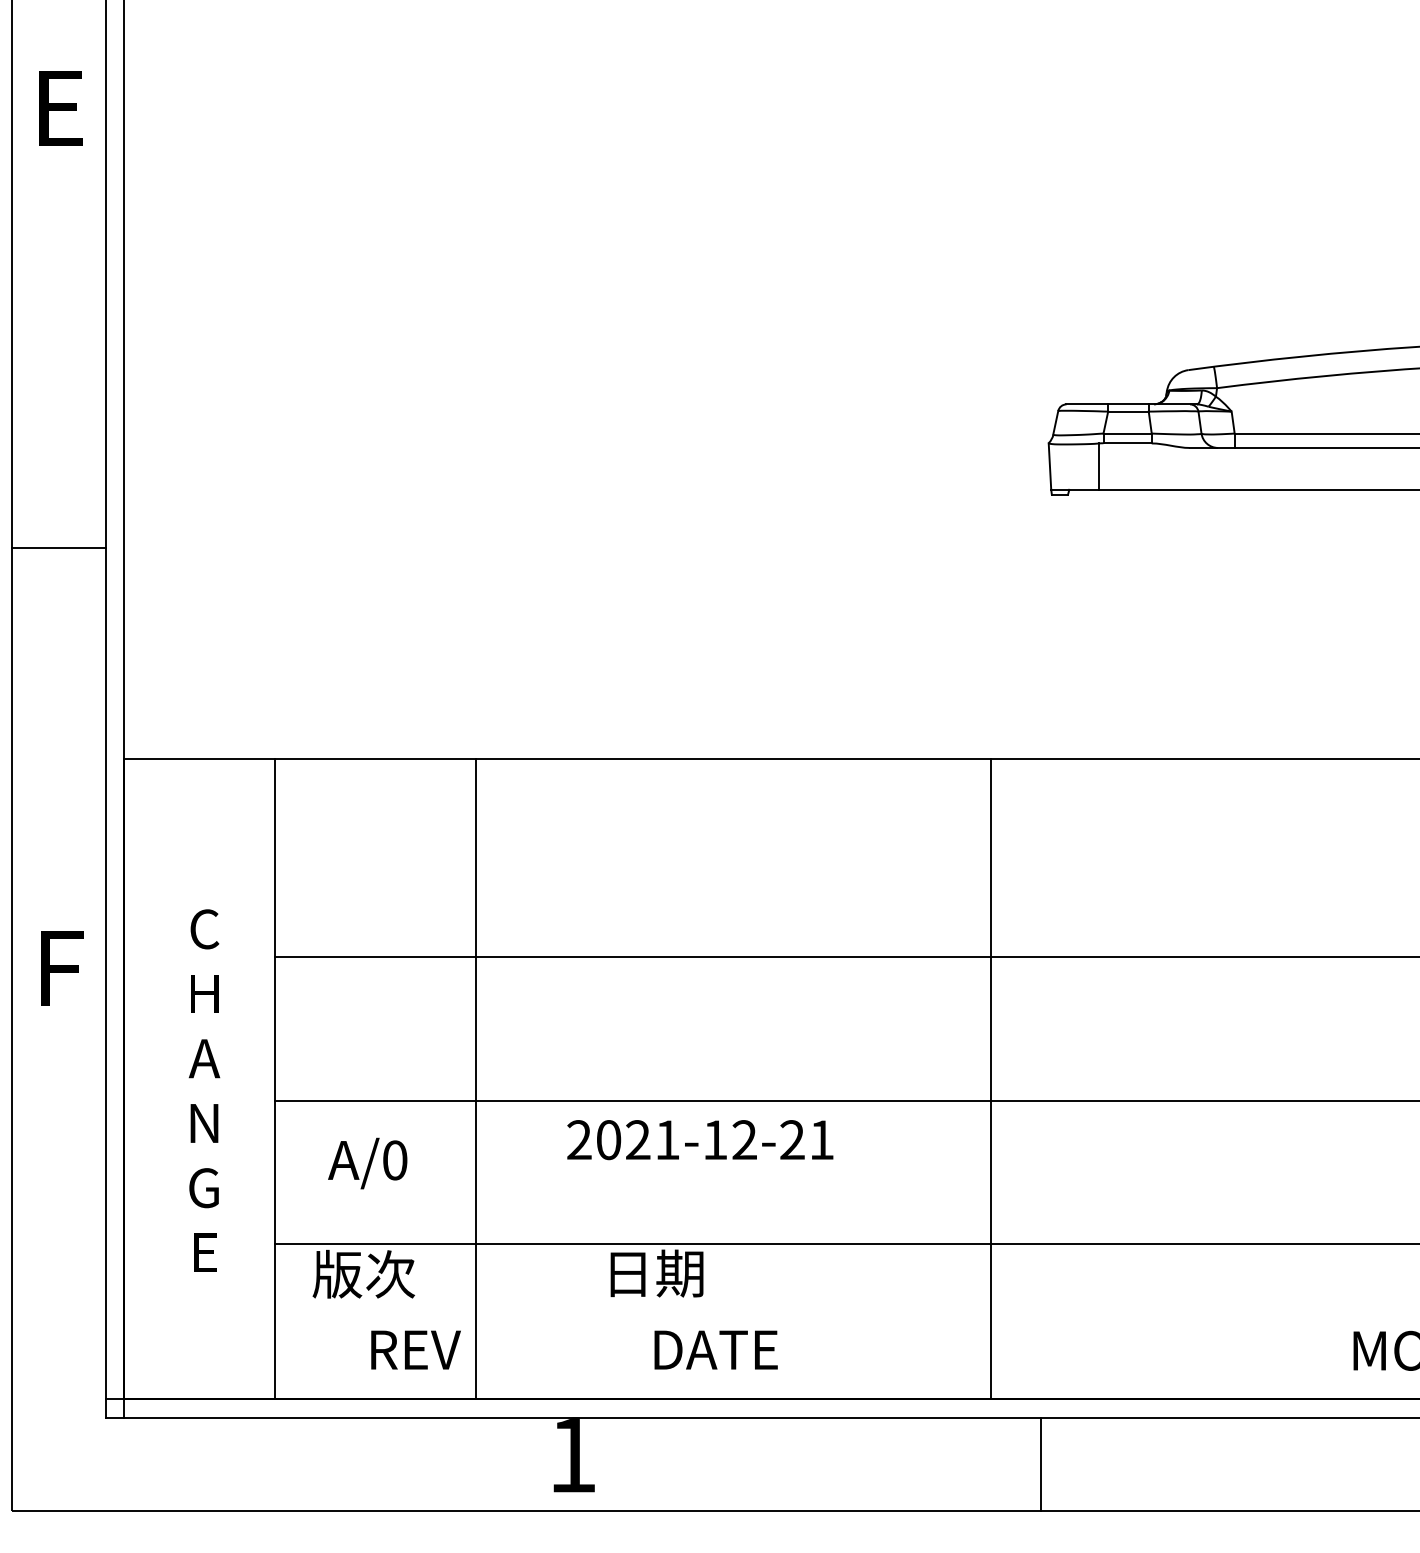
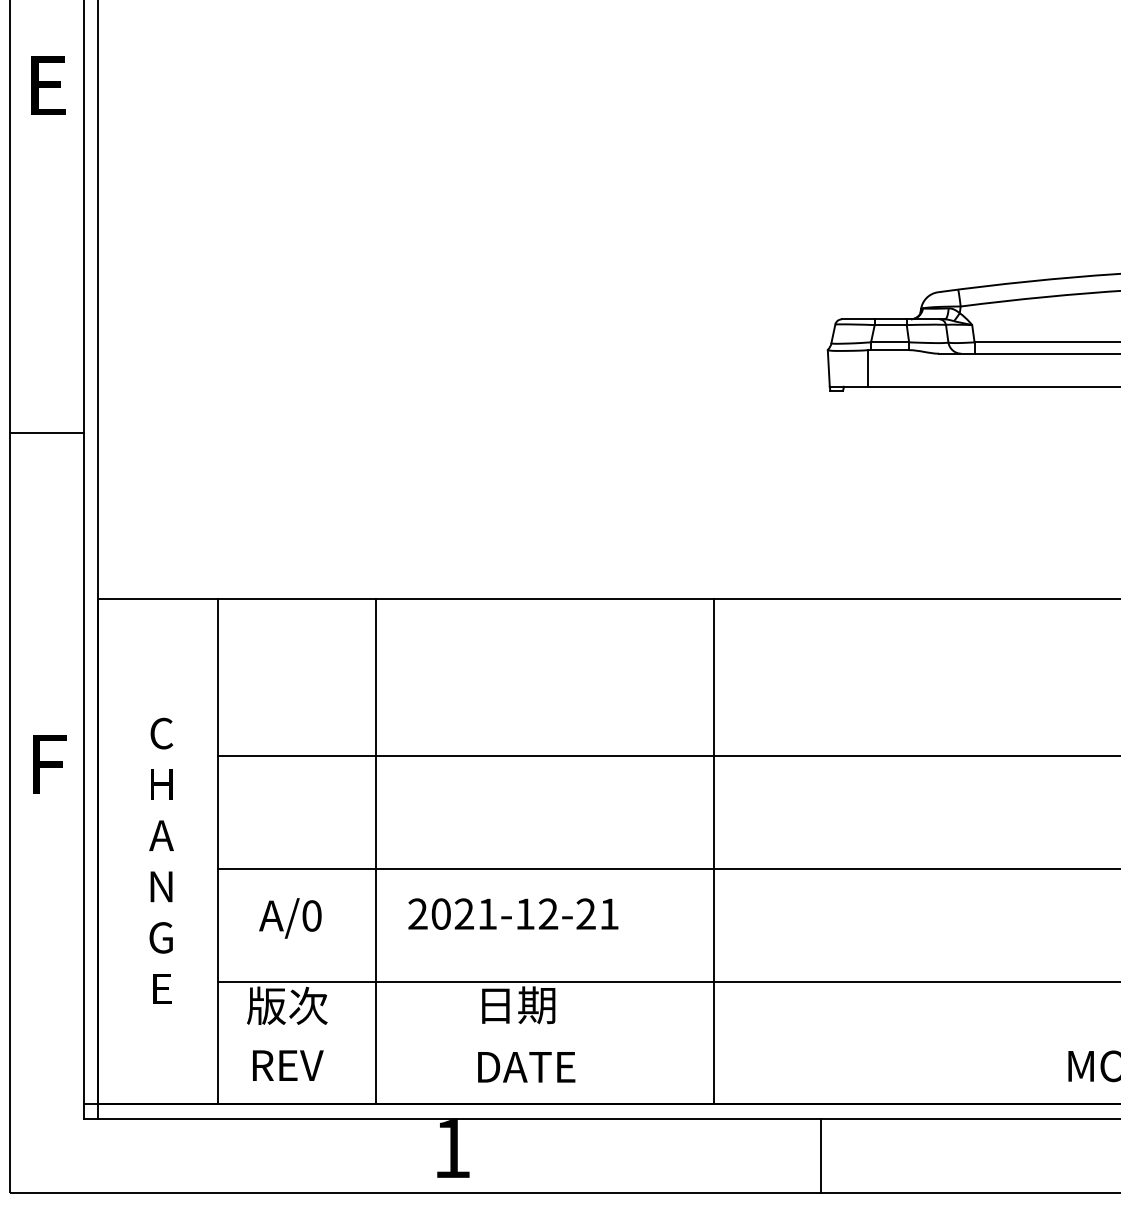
line: (990, 1079) -> (713, 852), moved
text: (700, 1140) -> (513, 914), moved
text: (415, 1349) -> (287, 1065), moved
text: (715, 1349) -> (526, 1066), moved

